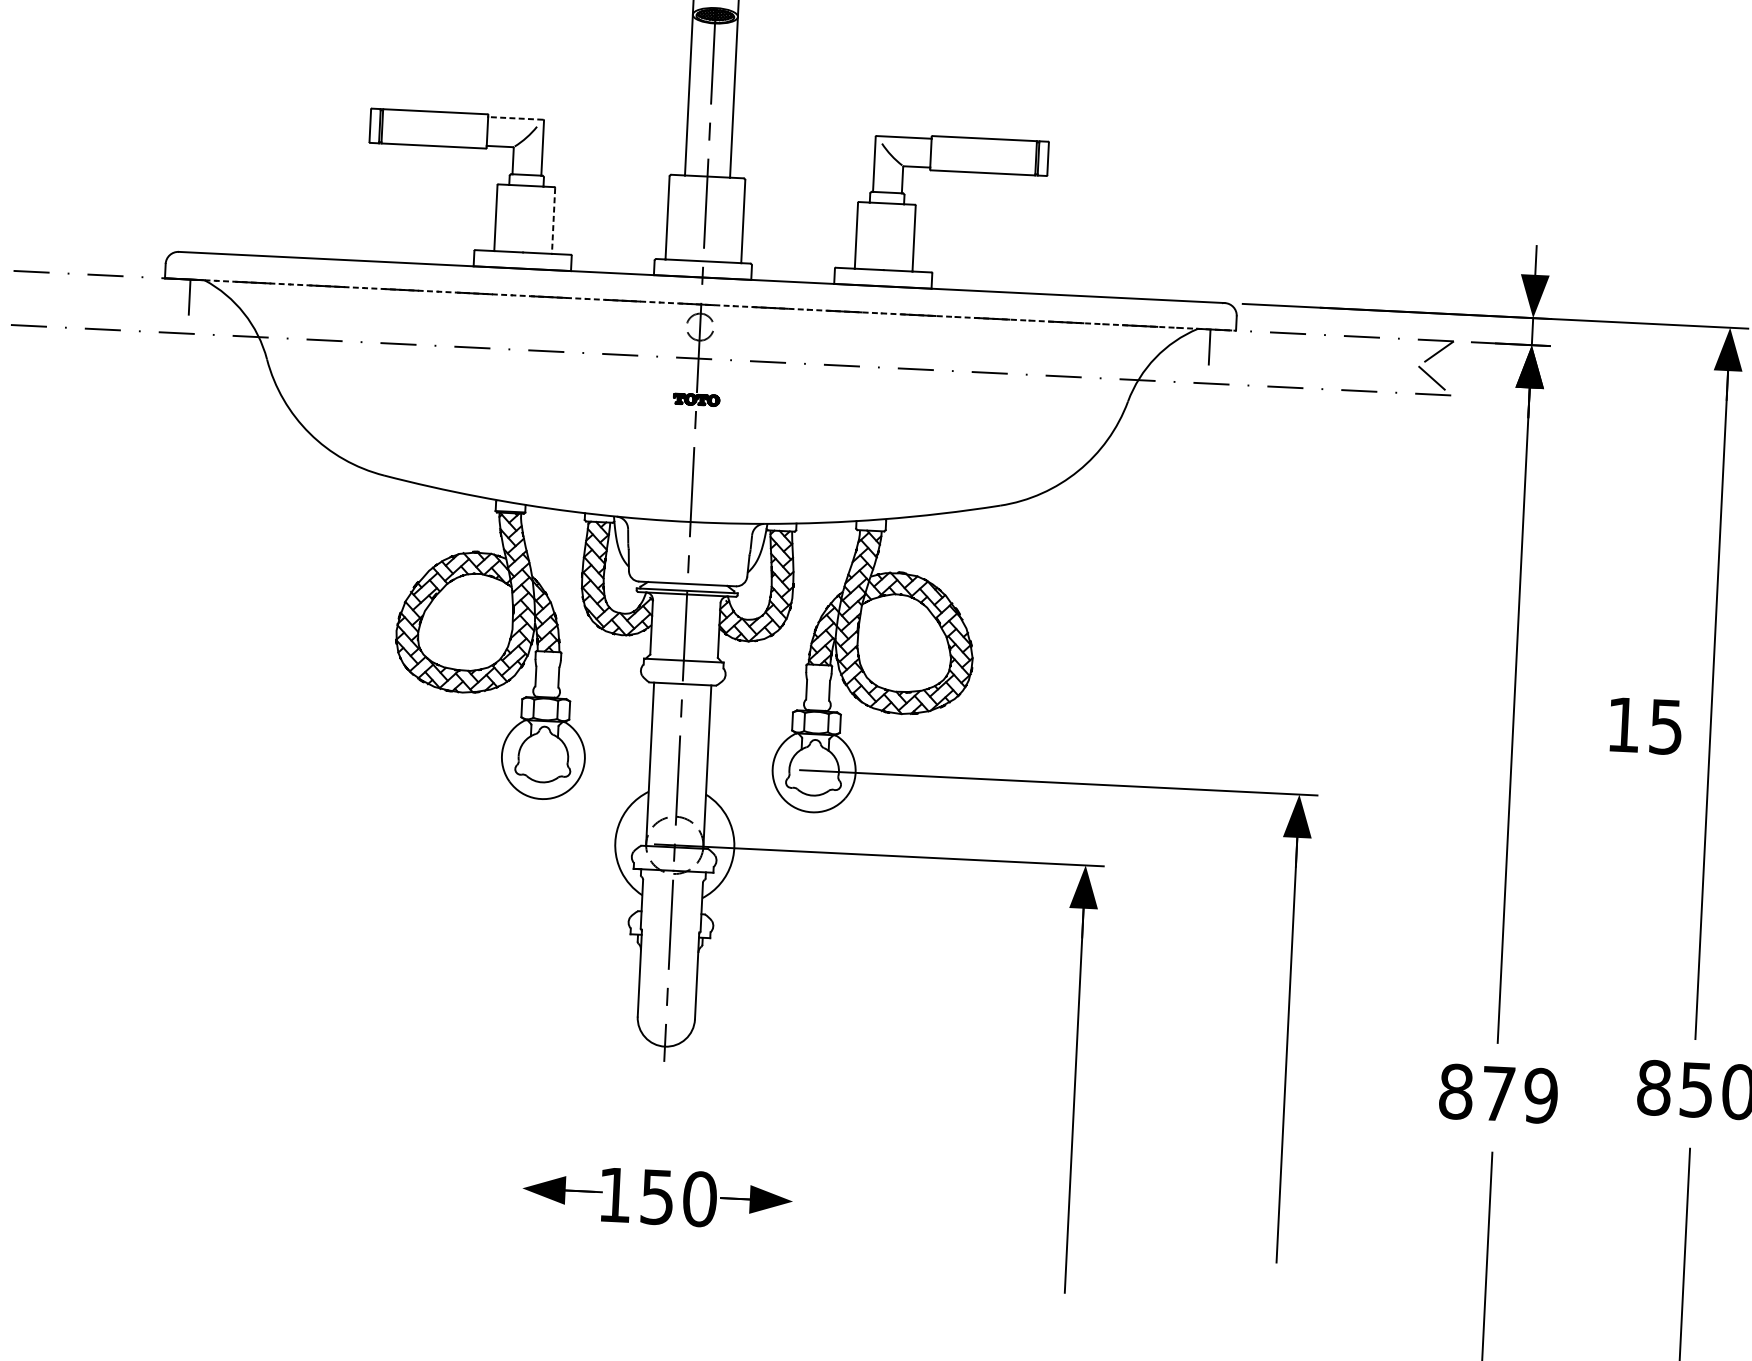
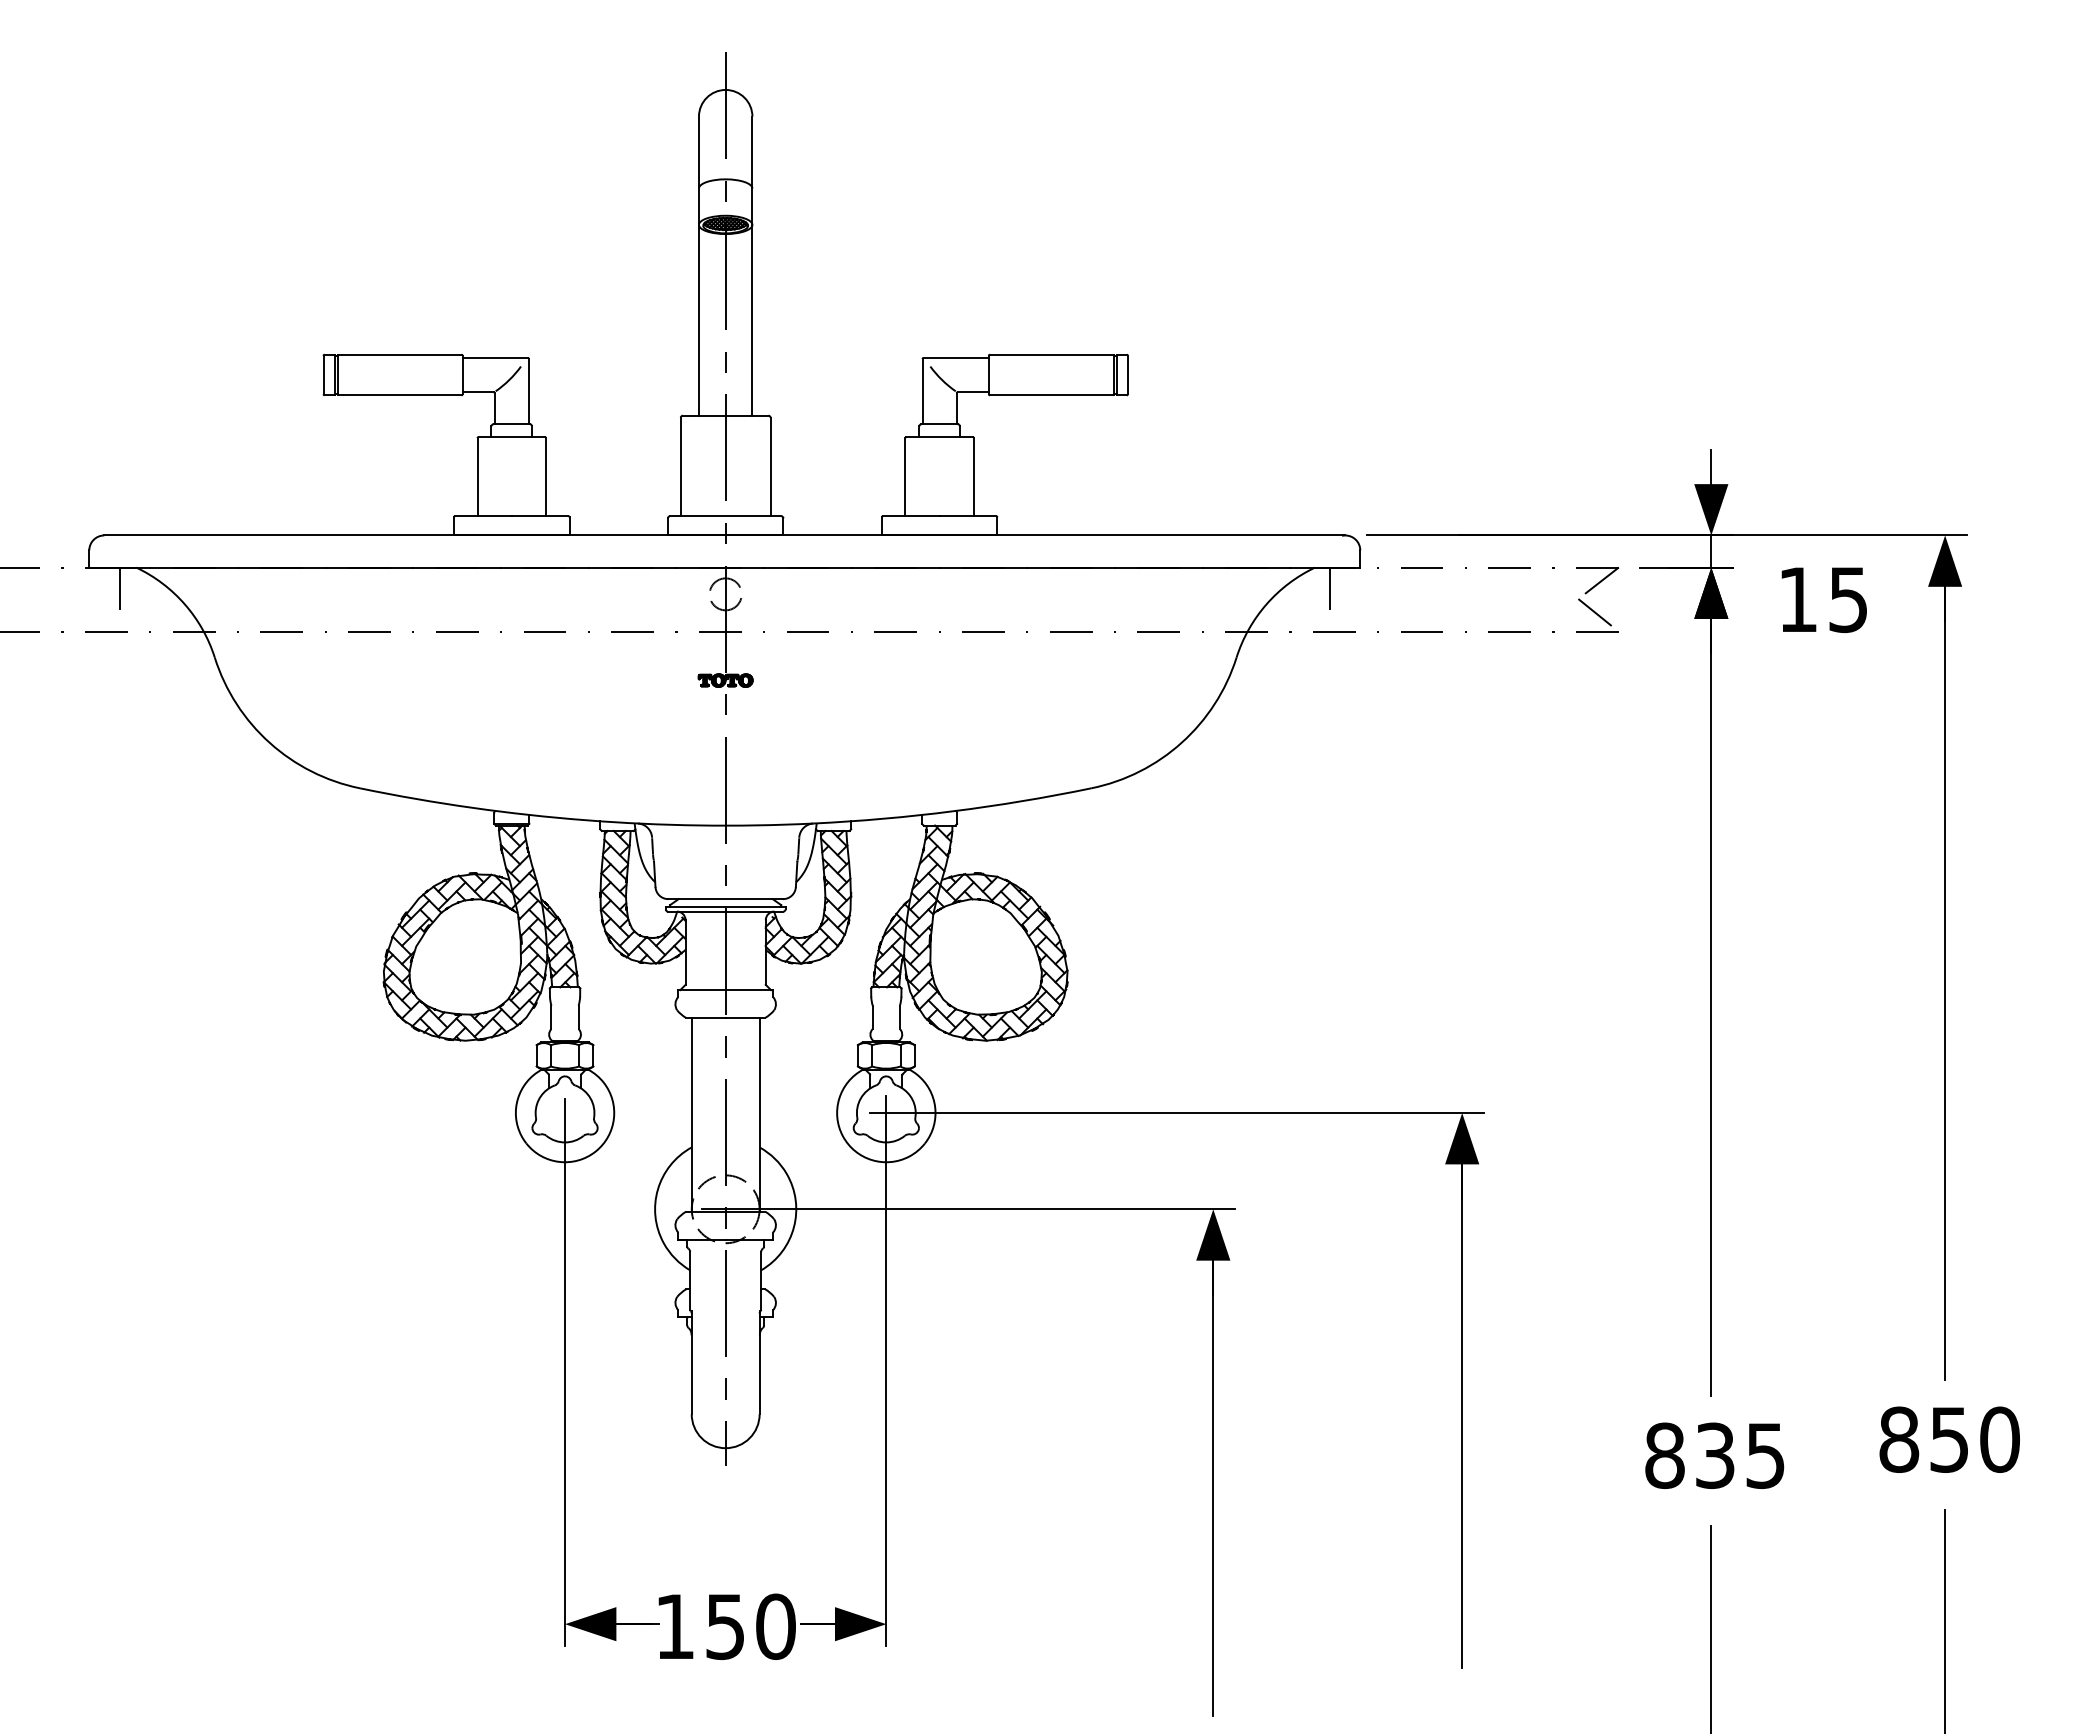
line: (515, 118) -> (495, 357), dashed -> solid
line: (553, 221) -> (546, 477), dashed -> solid
line: (720, 305) -> (748, 567), dashed -> solid
text: (1645, 725) -> (1823, 599), moved
line: (533, 976) -> (565, 1372), added
line: (803, 987) -> (886, 1370), added
text: (1519, 1094) -> (1740, 1455), 879 -> 835

